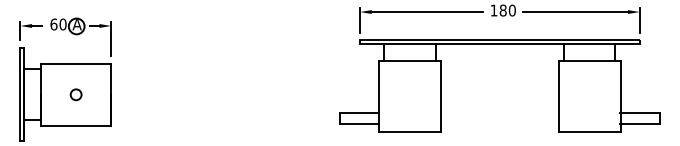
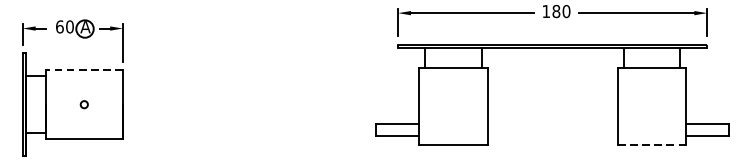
line: (76, 63) -> (84, 70), solid -> dashed
circle: (75, 94) -> (83, 104), size x0.6
line: (589, 131) -> (651, 145), solid -> dashed

